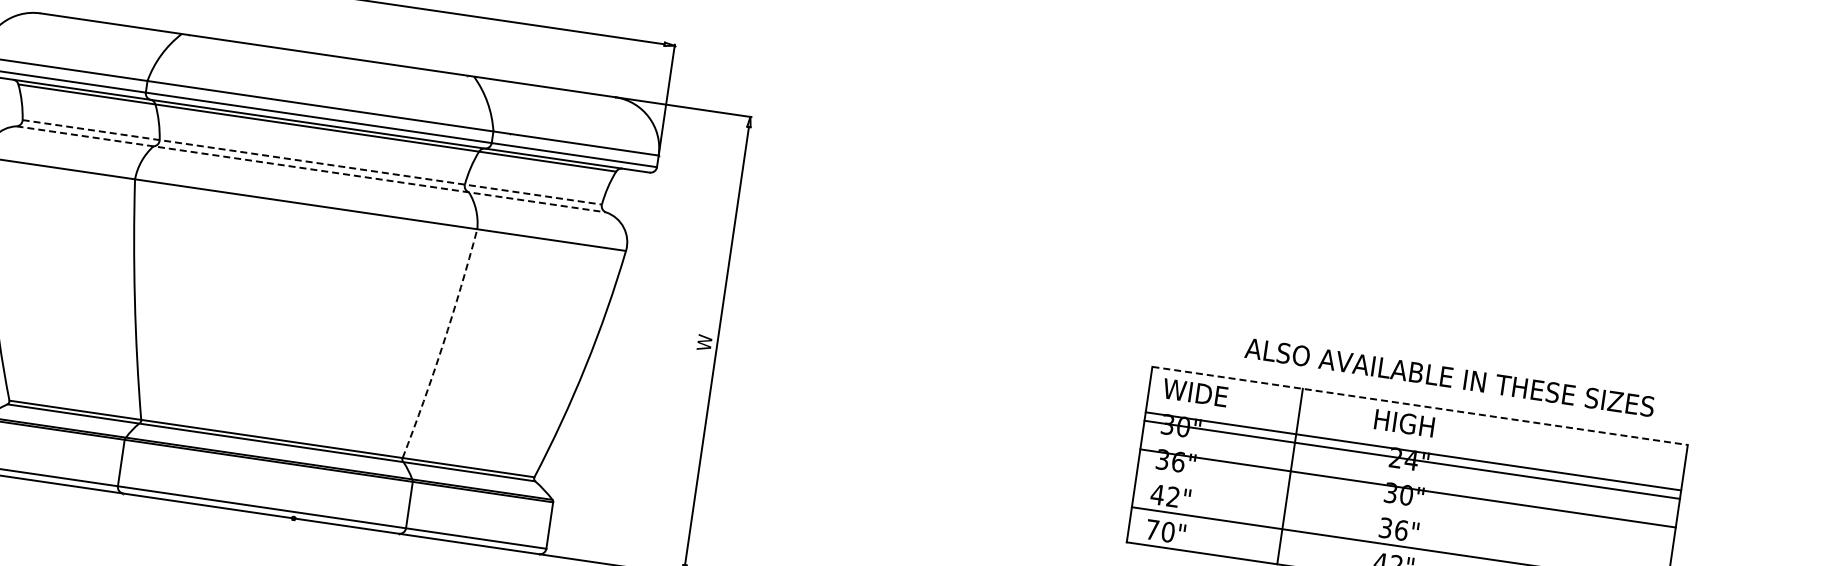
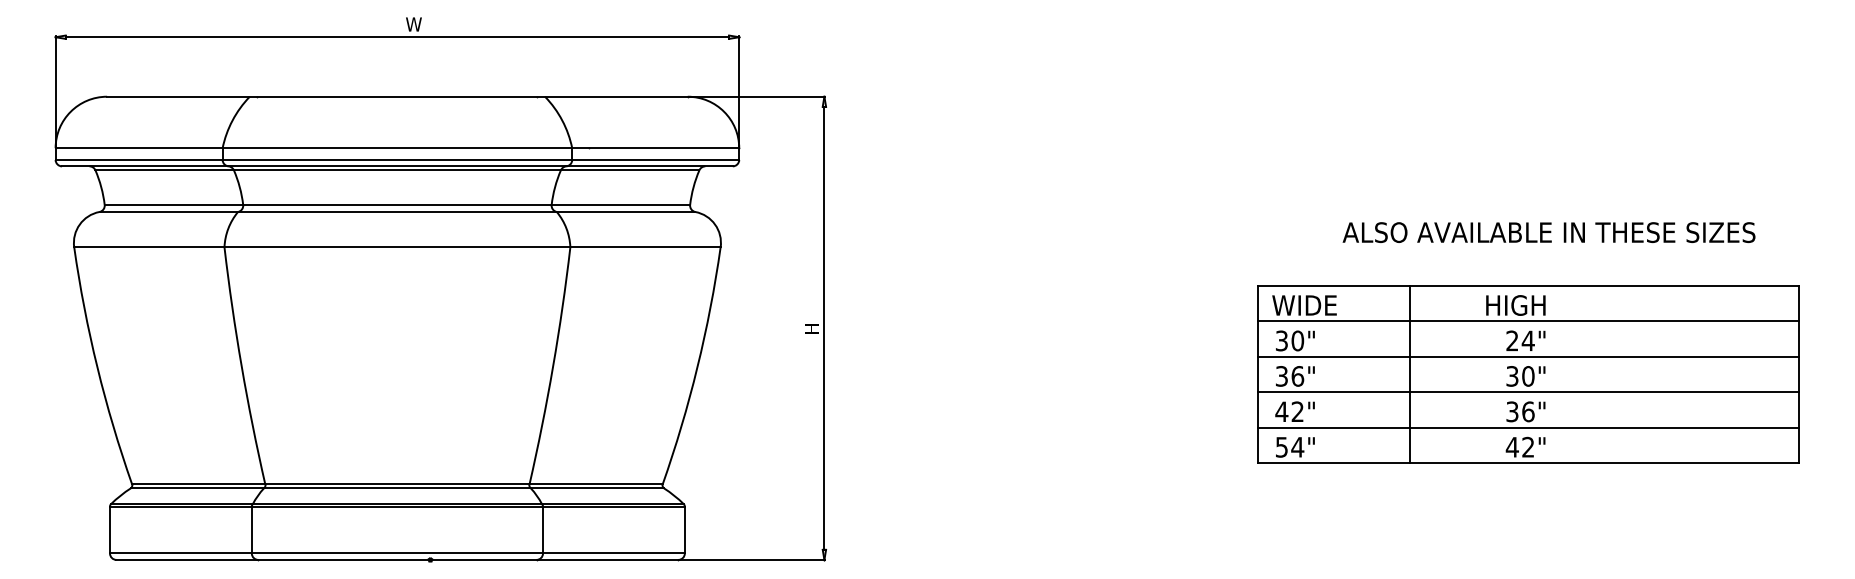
line: (312, 161) -> (397, 204), dashed -> solid
line: (311, 168) -> (397, 211), dashed -> solid
text: (704, 342) -> (811, 326), W -> H
arc: (443, 344) -> (553, 366), dashed -> solid
text: (1449, 377) -> (1548, 232), moved
line: (1419, 406) -> (1528, 286), dashed -> solid
line: (1413, 450) -> (1528, 356), moved
line: (1411, 459) -> (1528, 321), moved
line: (1407, 488) -> (1528, 392), moved
text: (1161, 530) -> (1290, 446), 70" -> 54"

